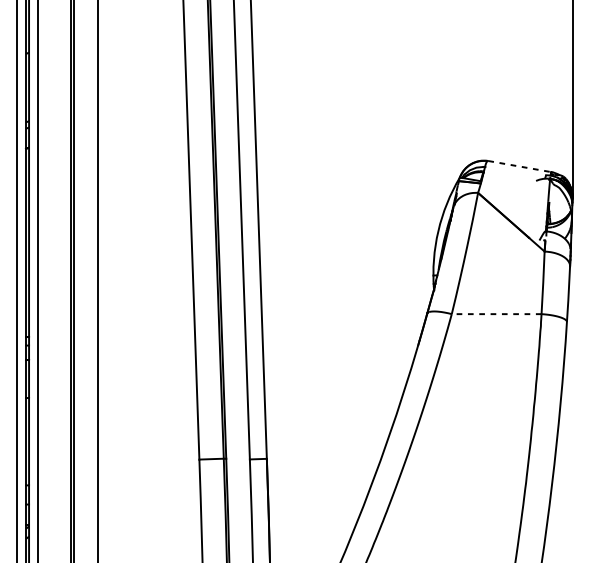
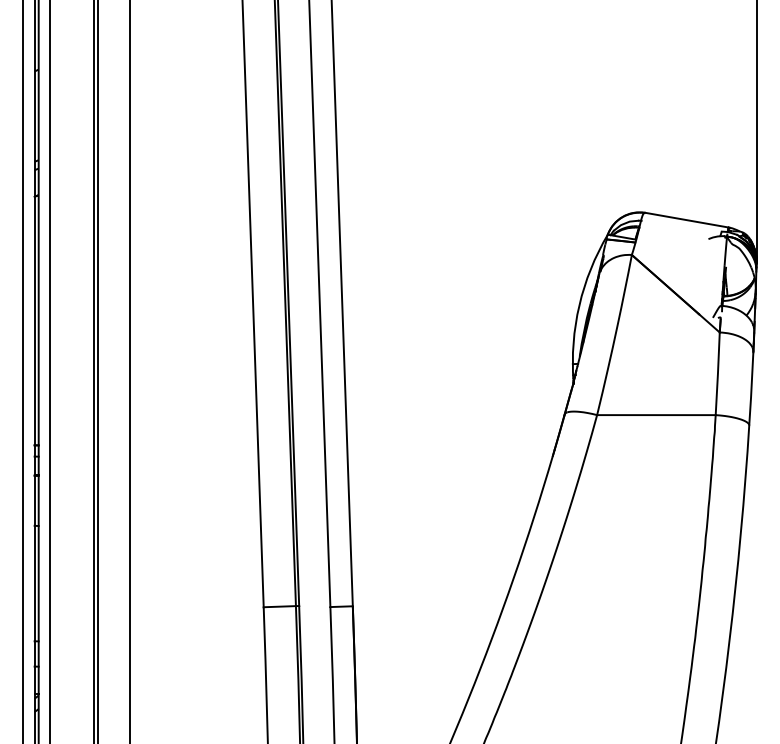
line: (520, 166) -> (687, 220), dashed -> solid
line: (495, 314) -> (655, 415), dashed -> solid

